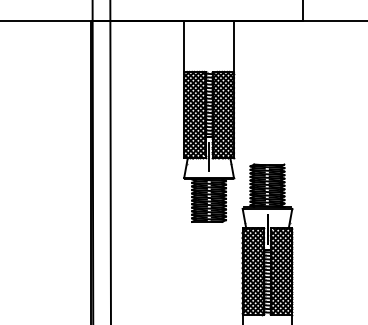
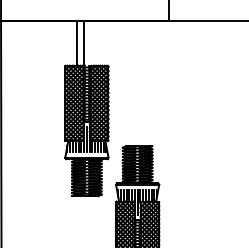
line: (184, 45) -> (76, 42), moved
line: (233, 45) -> (83, 42), moved

